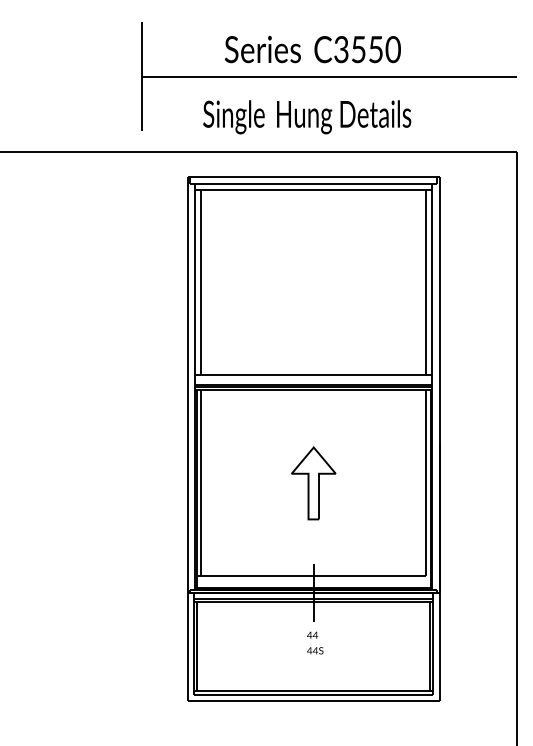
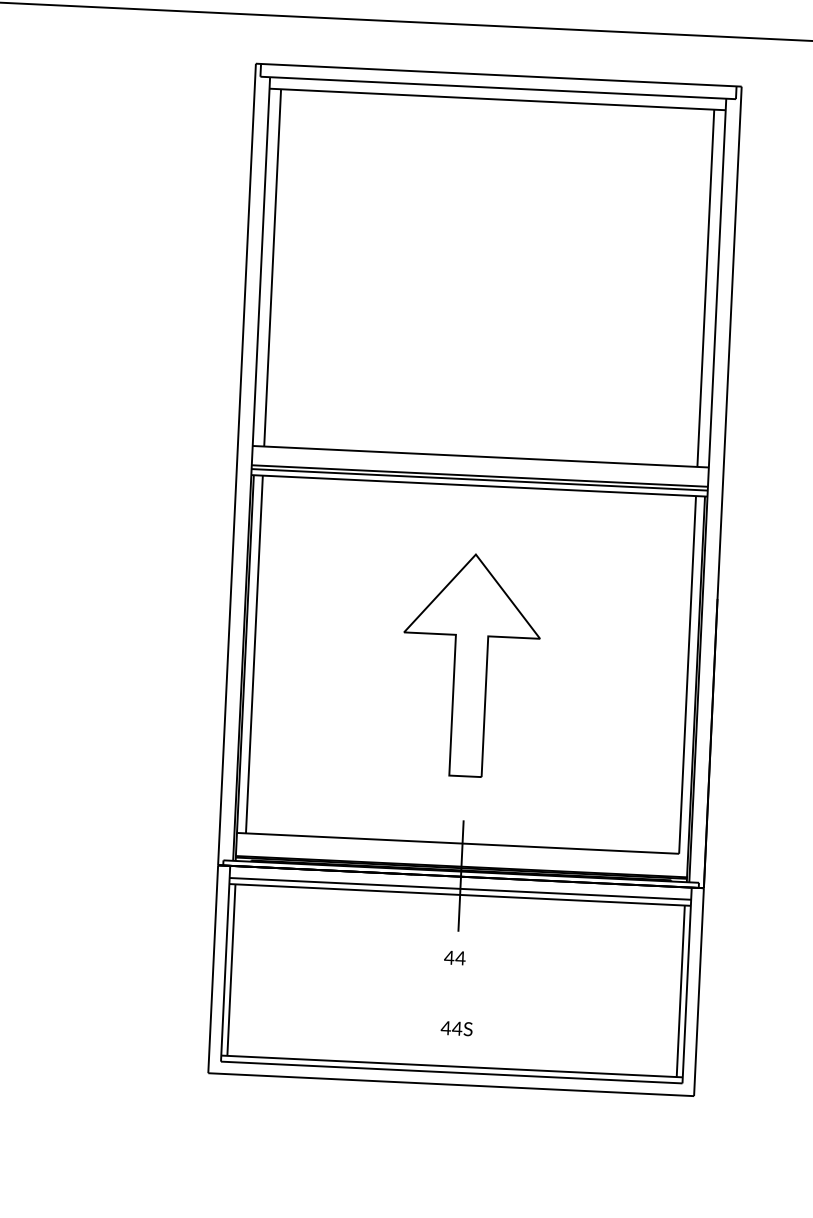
part: (313, 483) -> (470, 665), size x1.6
text: (315, 650) -> (457, 1028), moved

